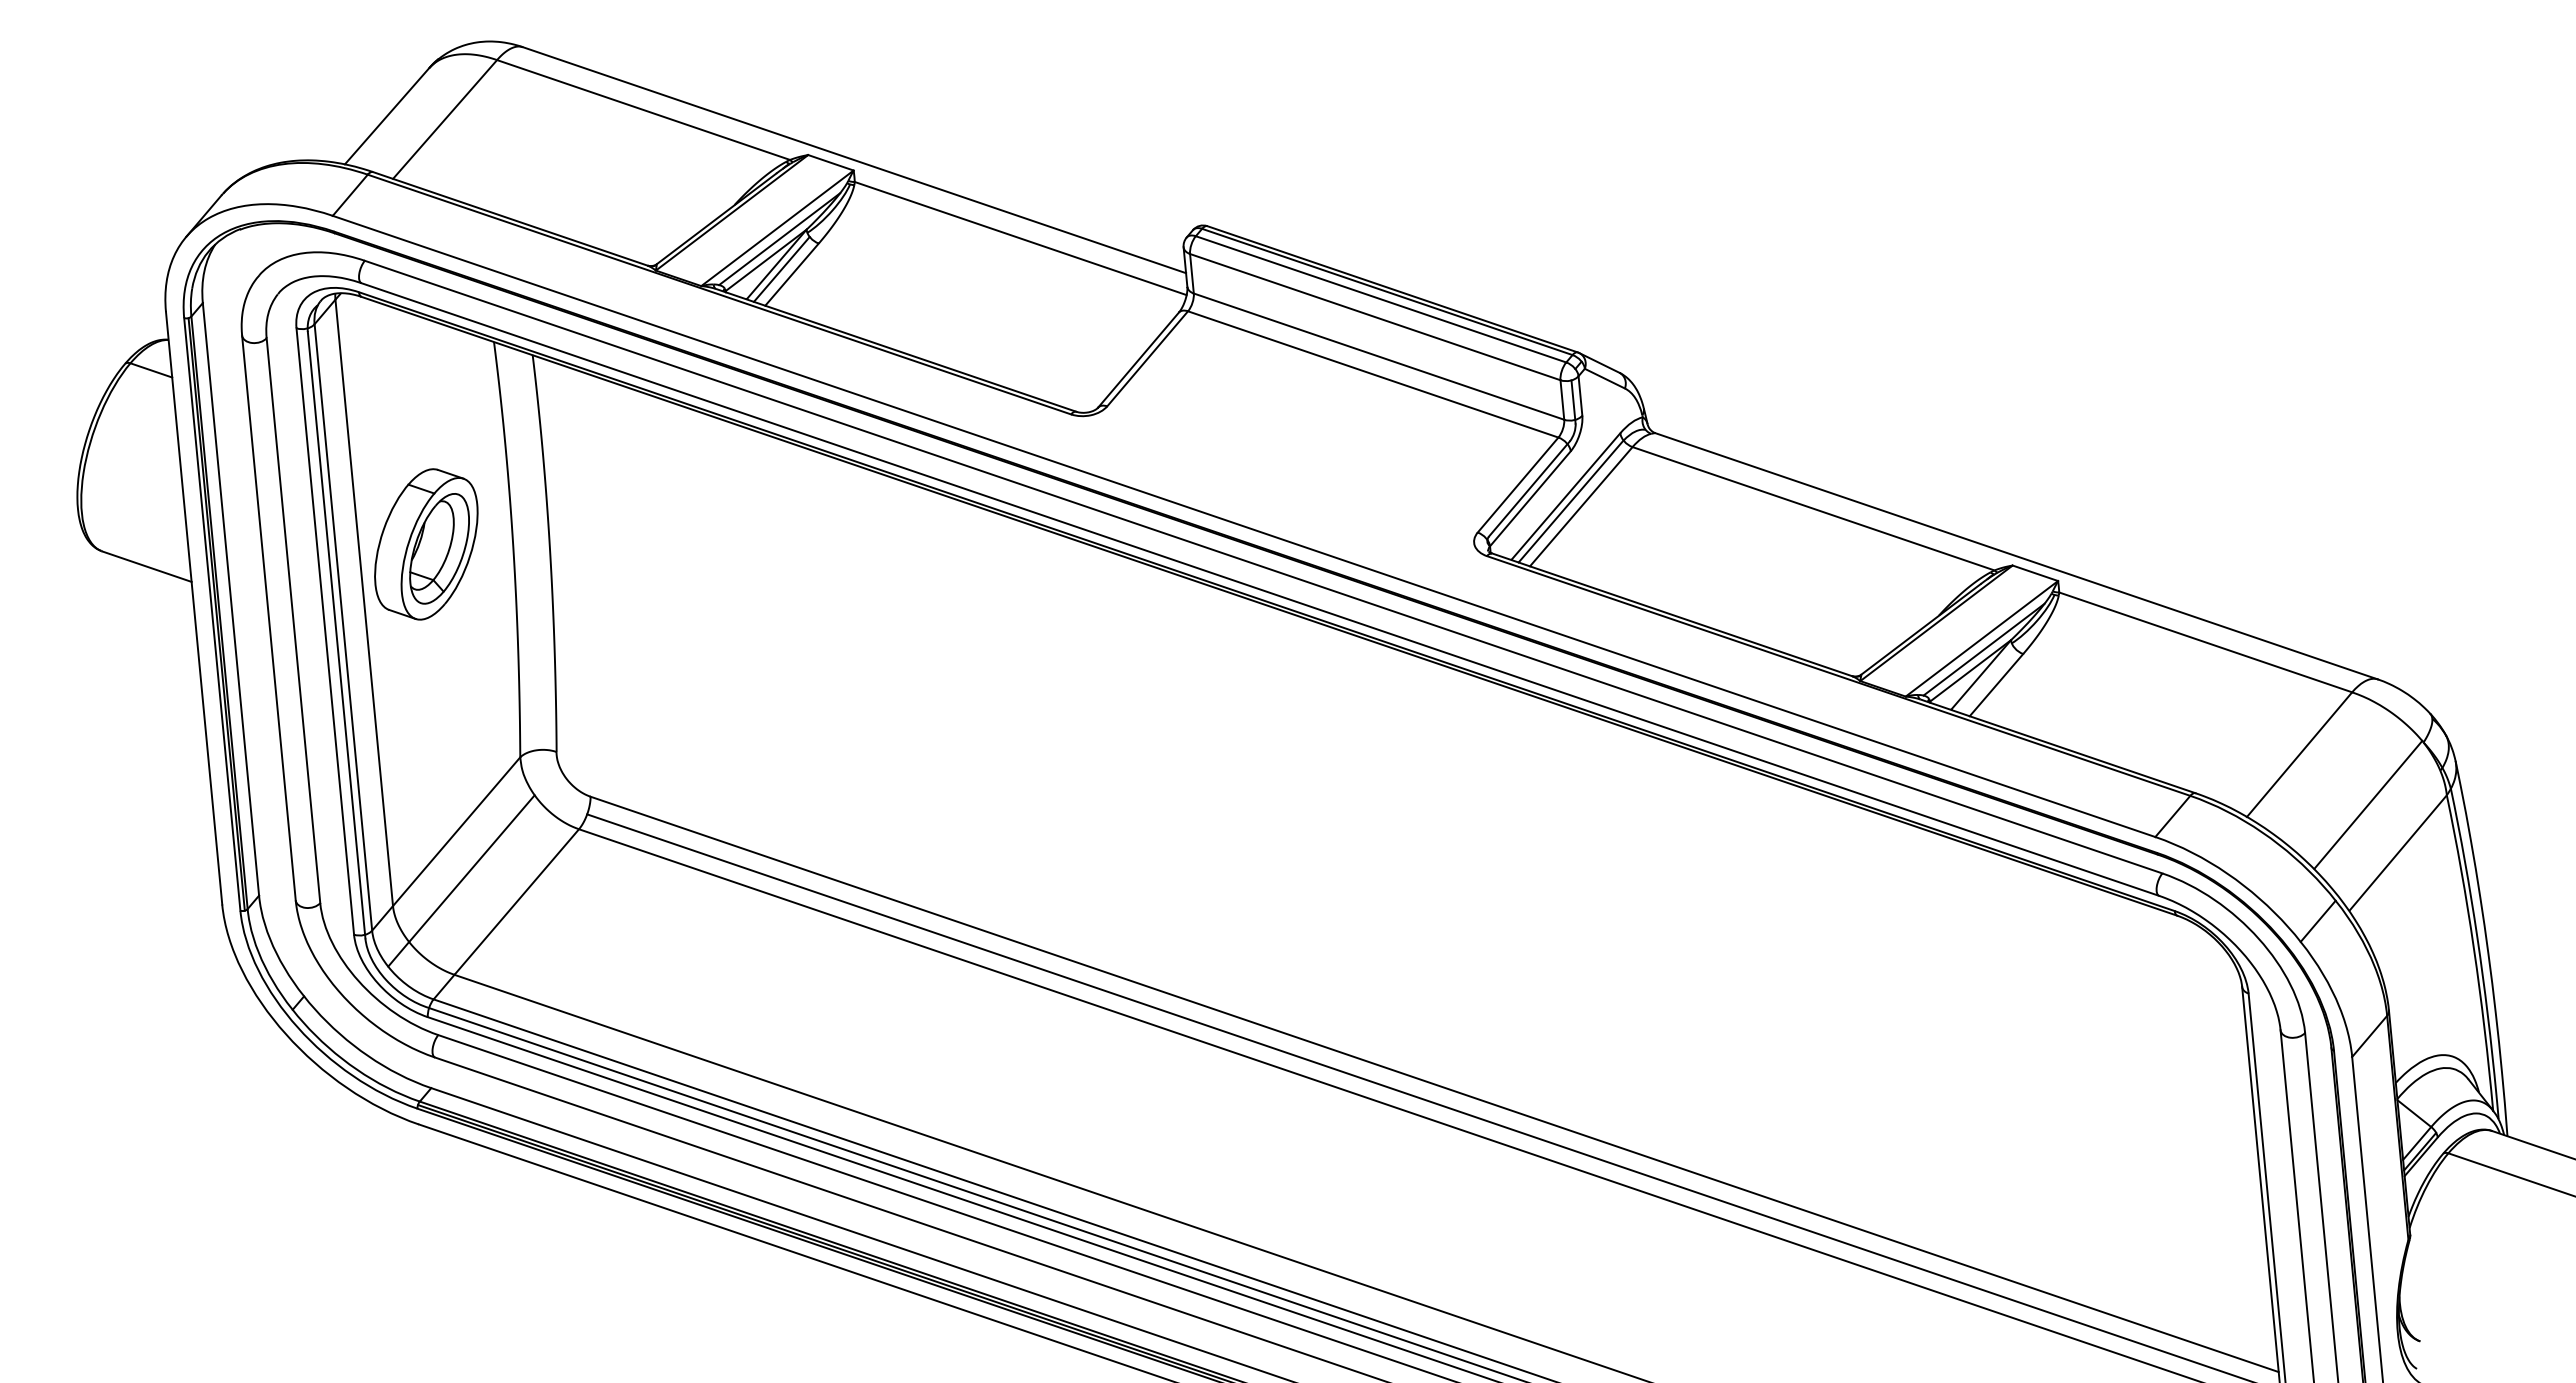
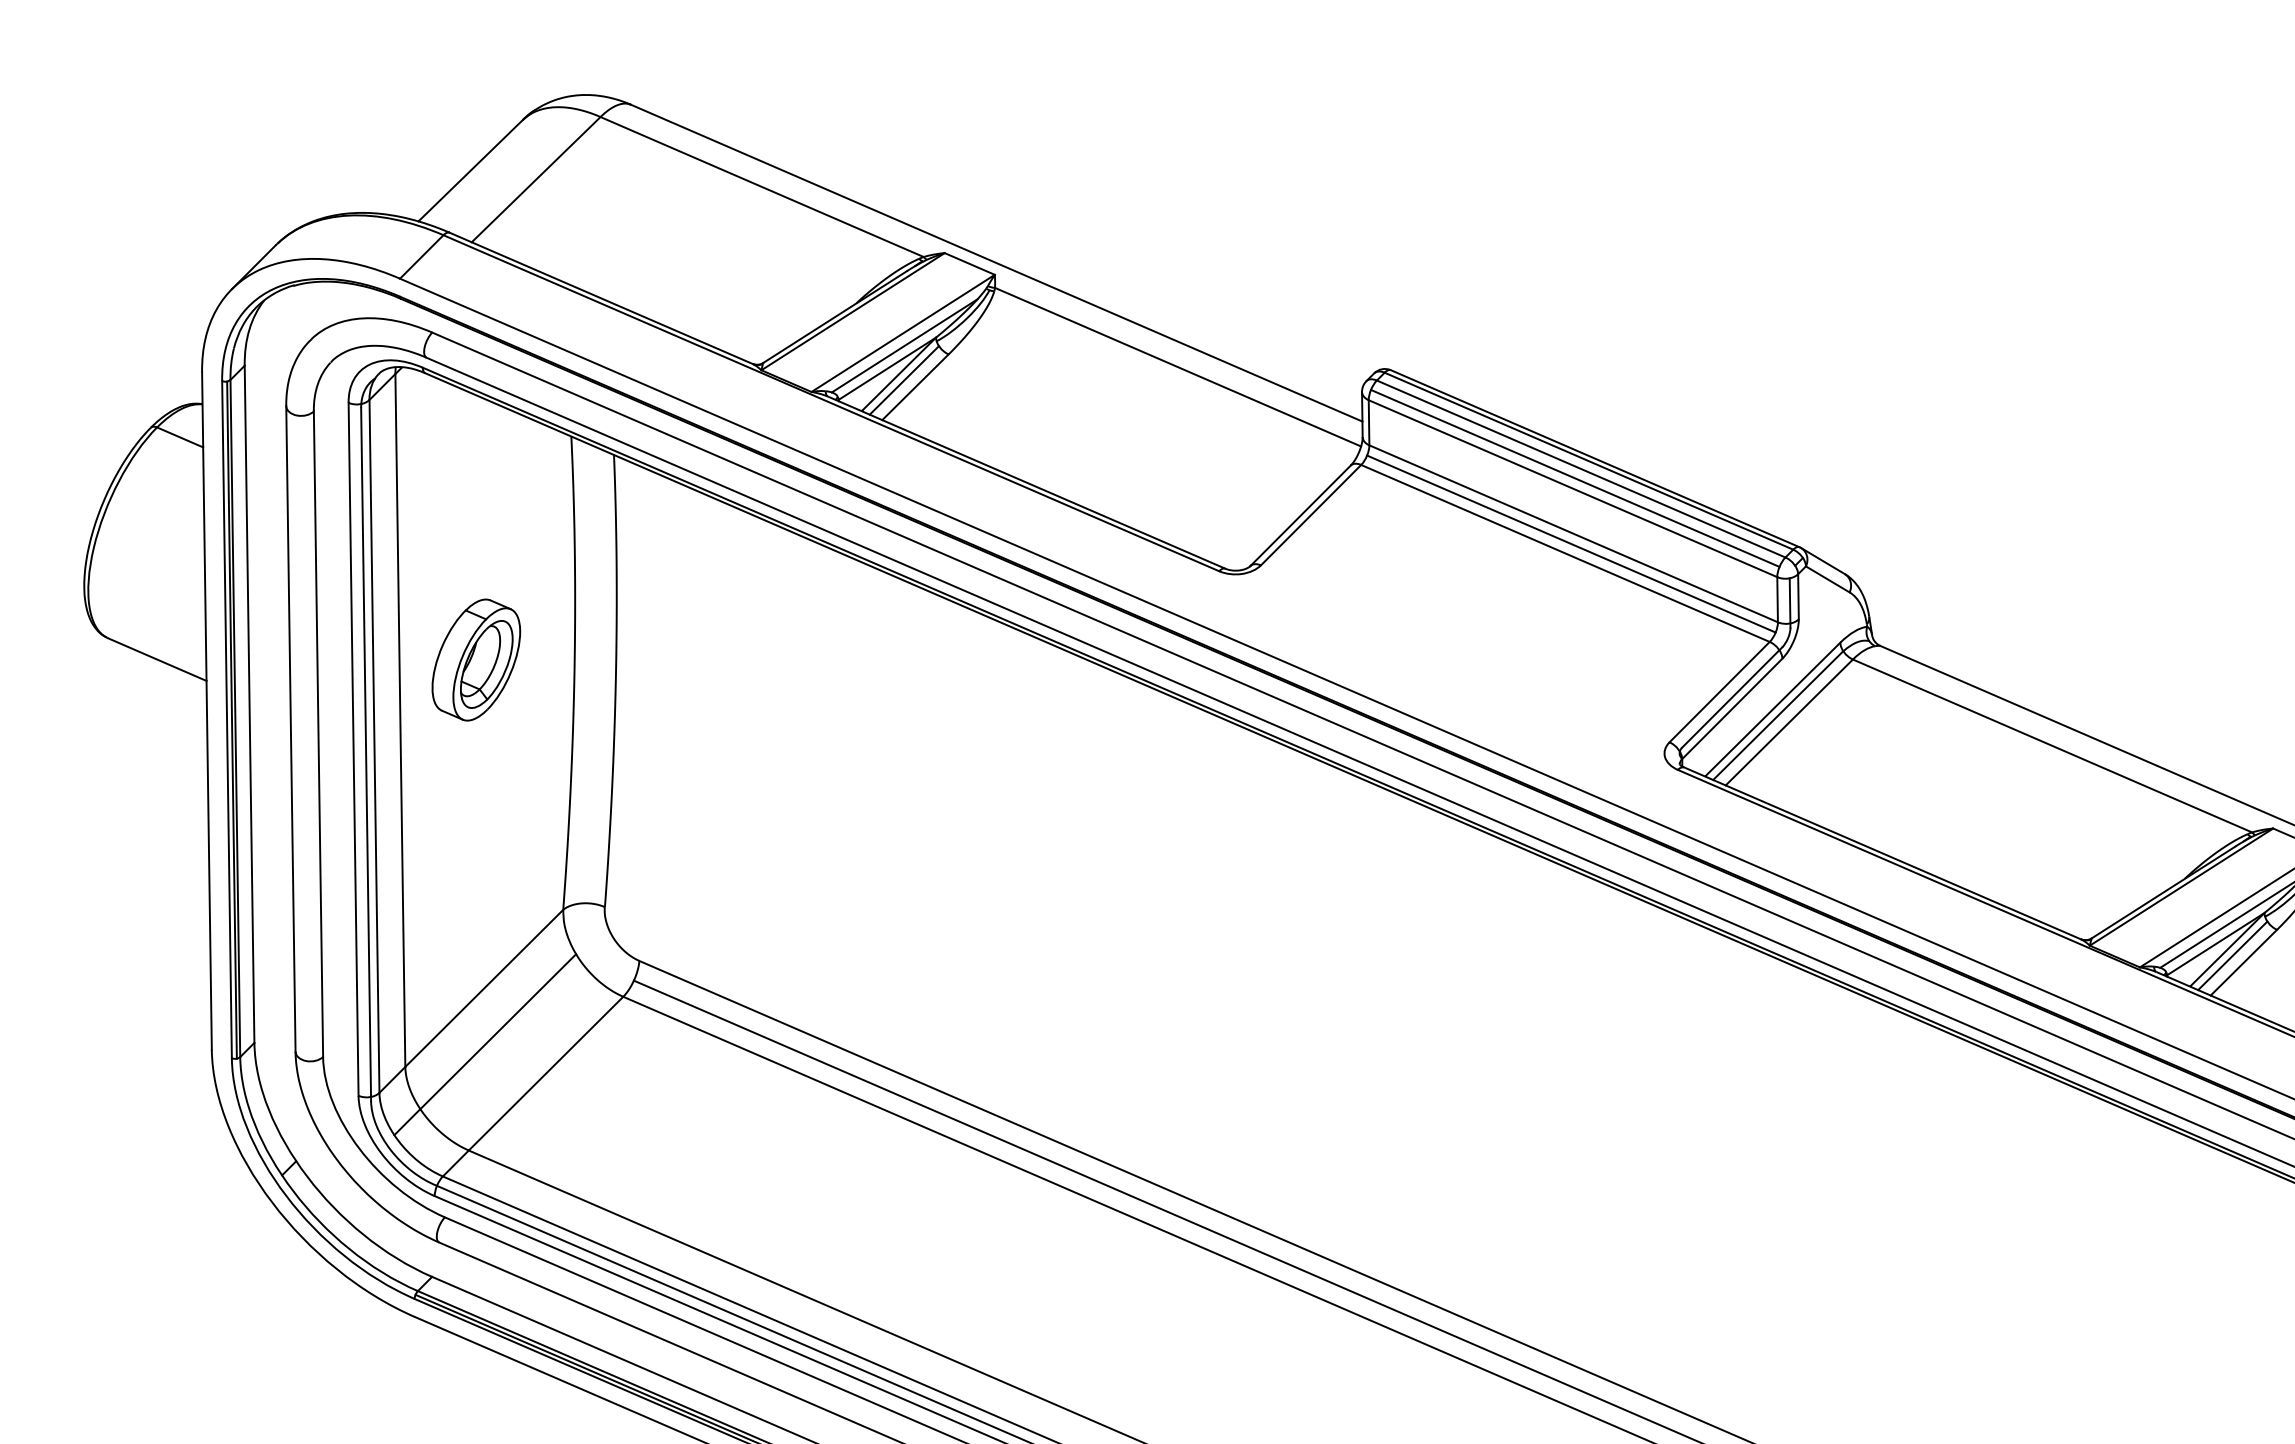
line: (1376, 307) -> (1575, 477), added
line: (1377, 365) -> (1571, 543), added
part: (426, 544) -> (476, 659), size x0.71
line: (1986, 679) -> (2233, 955), added

